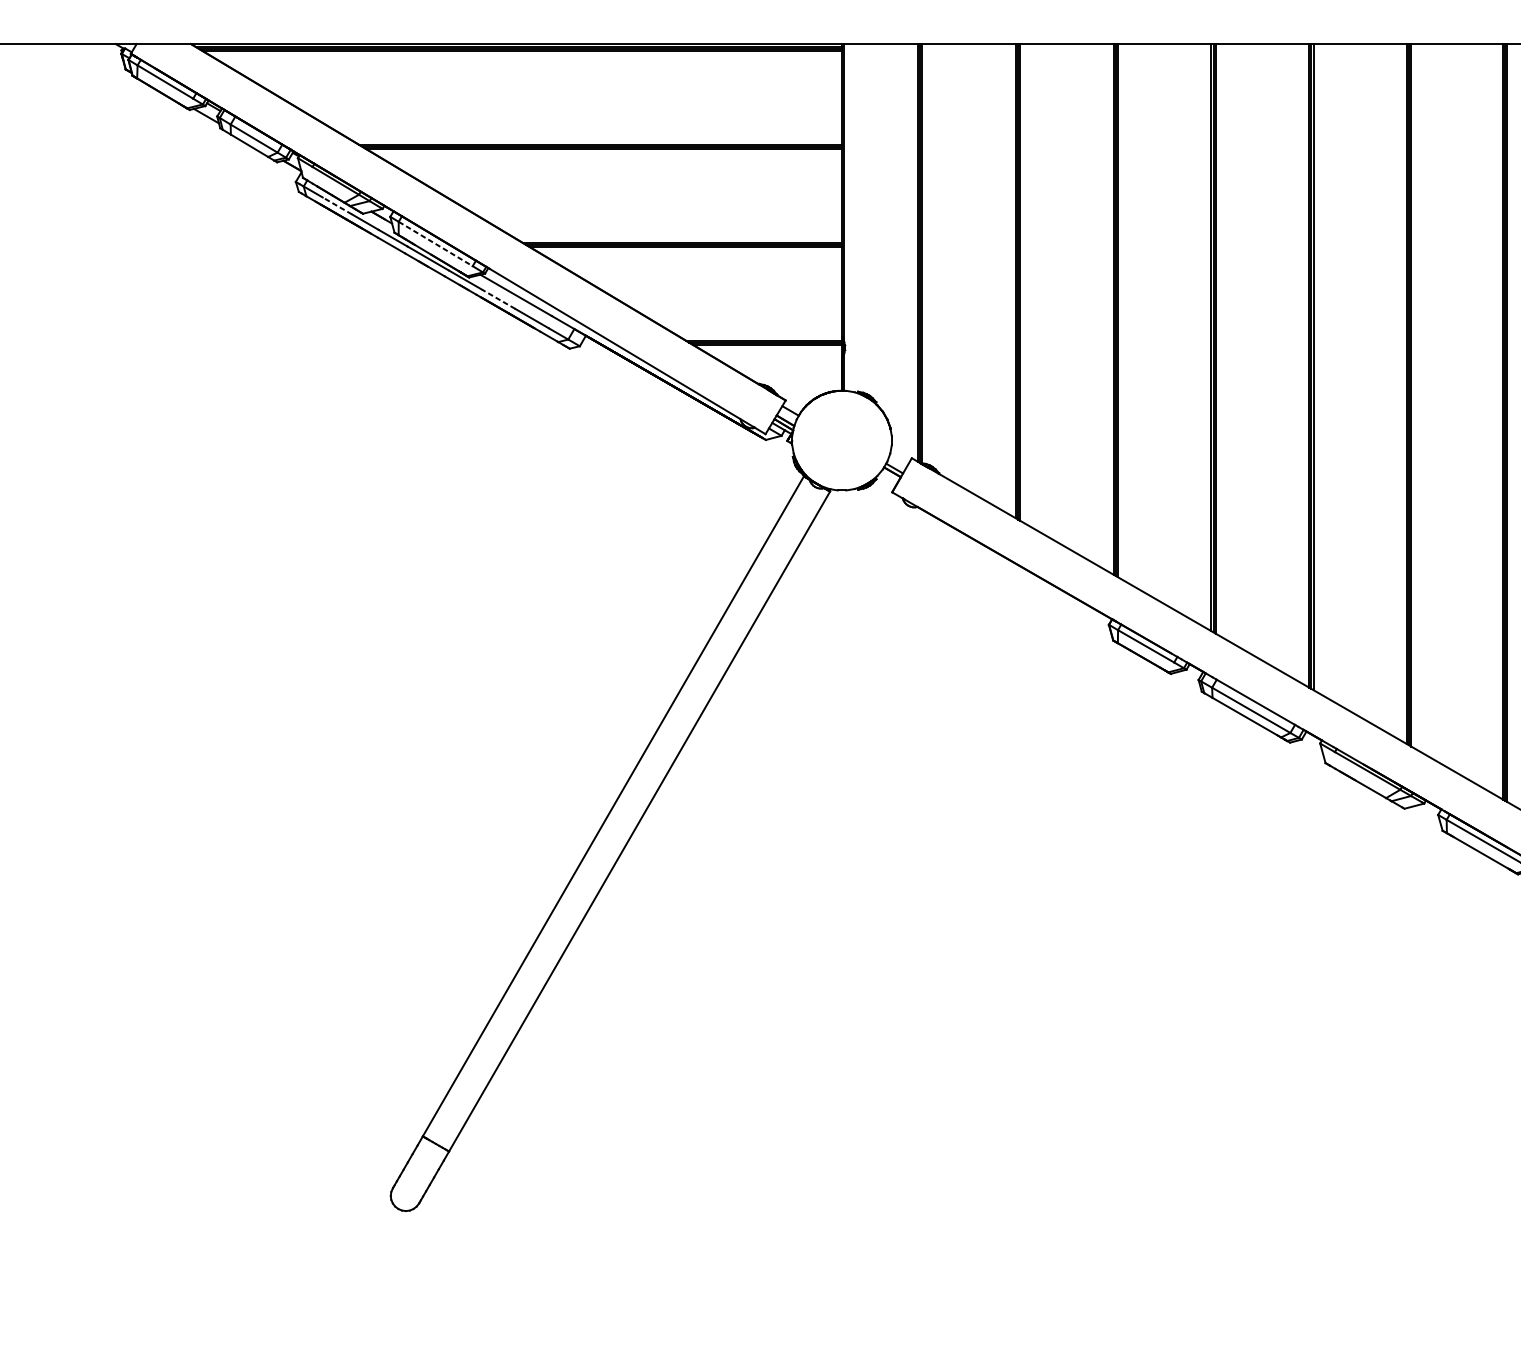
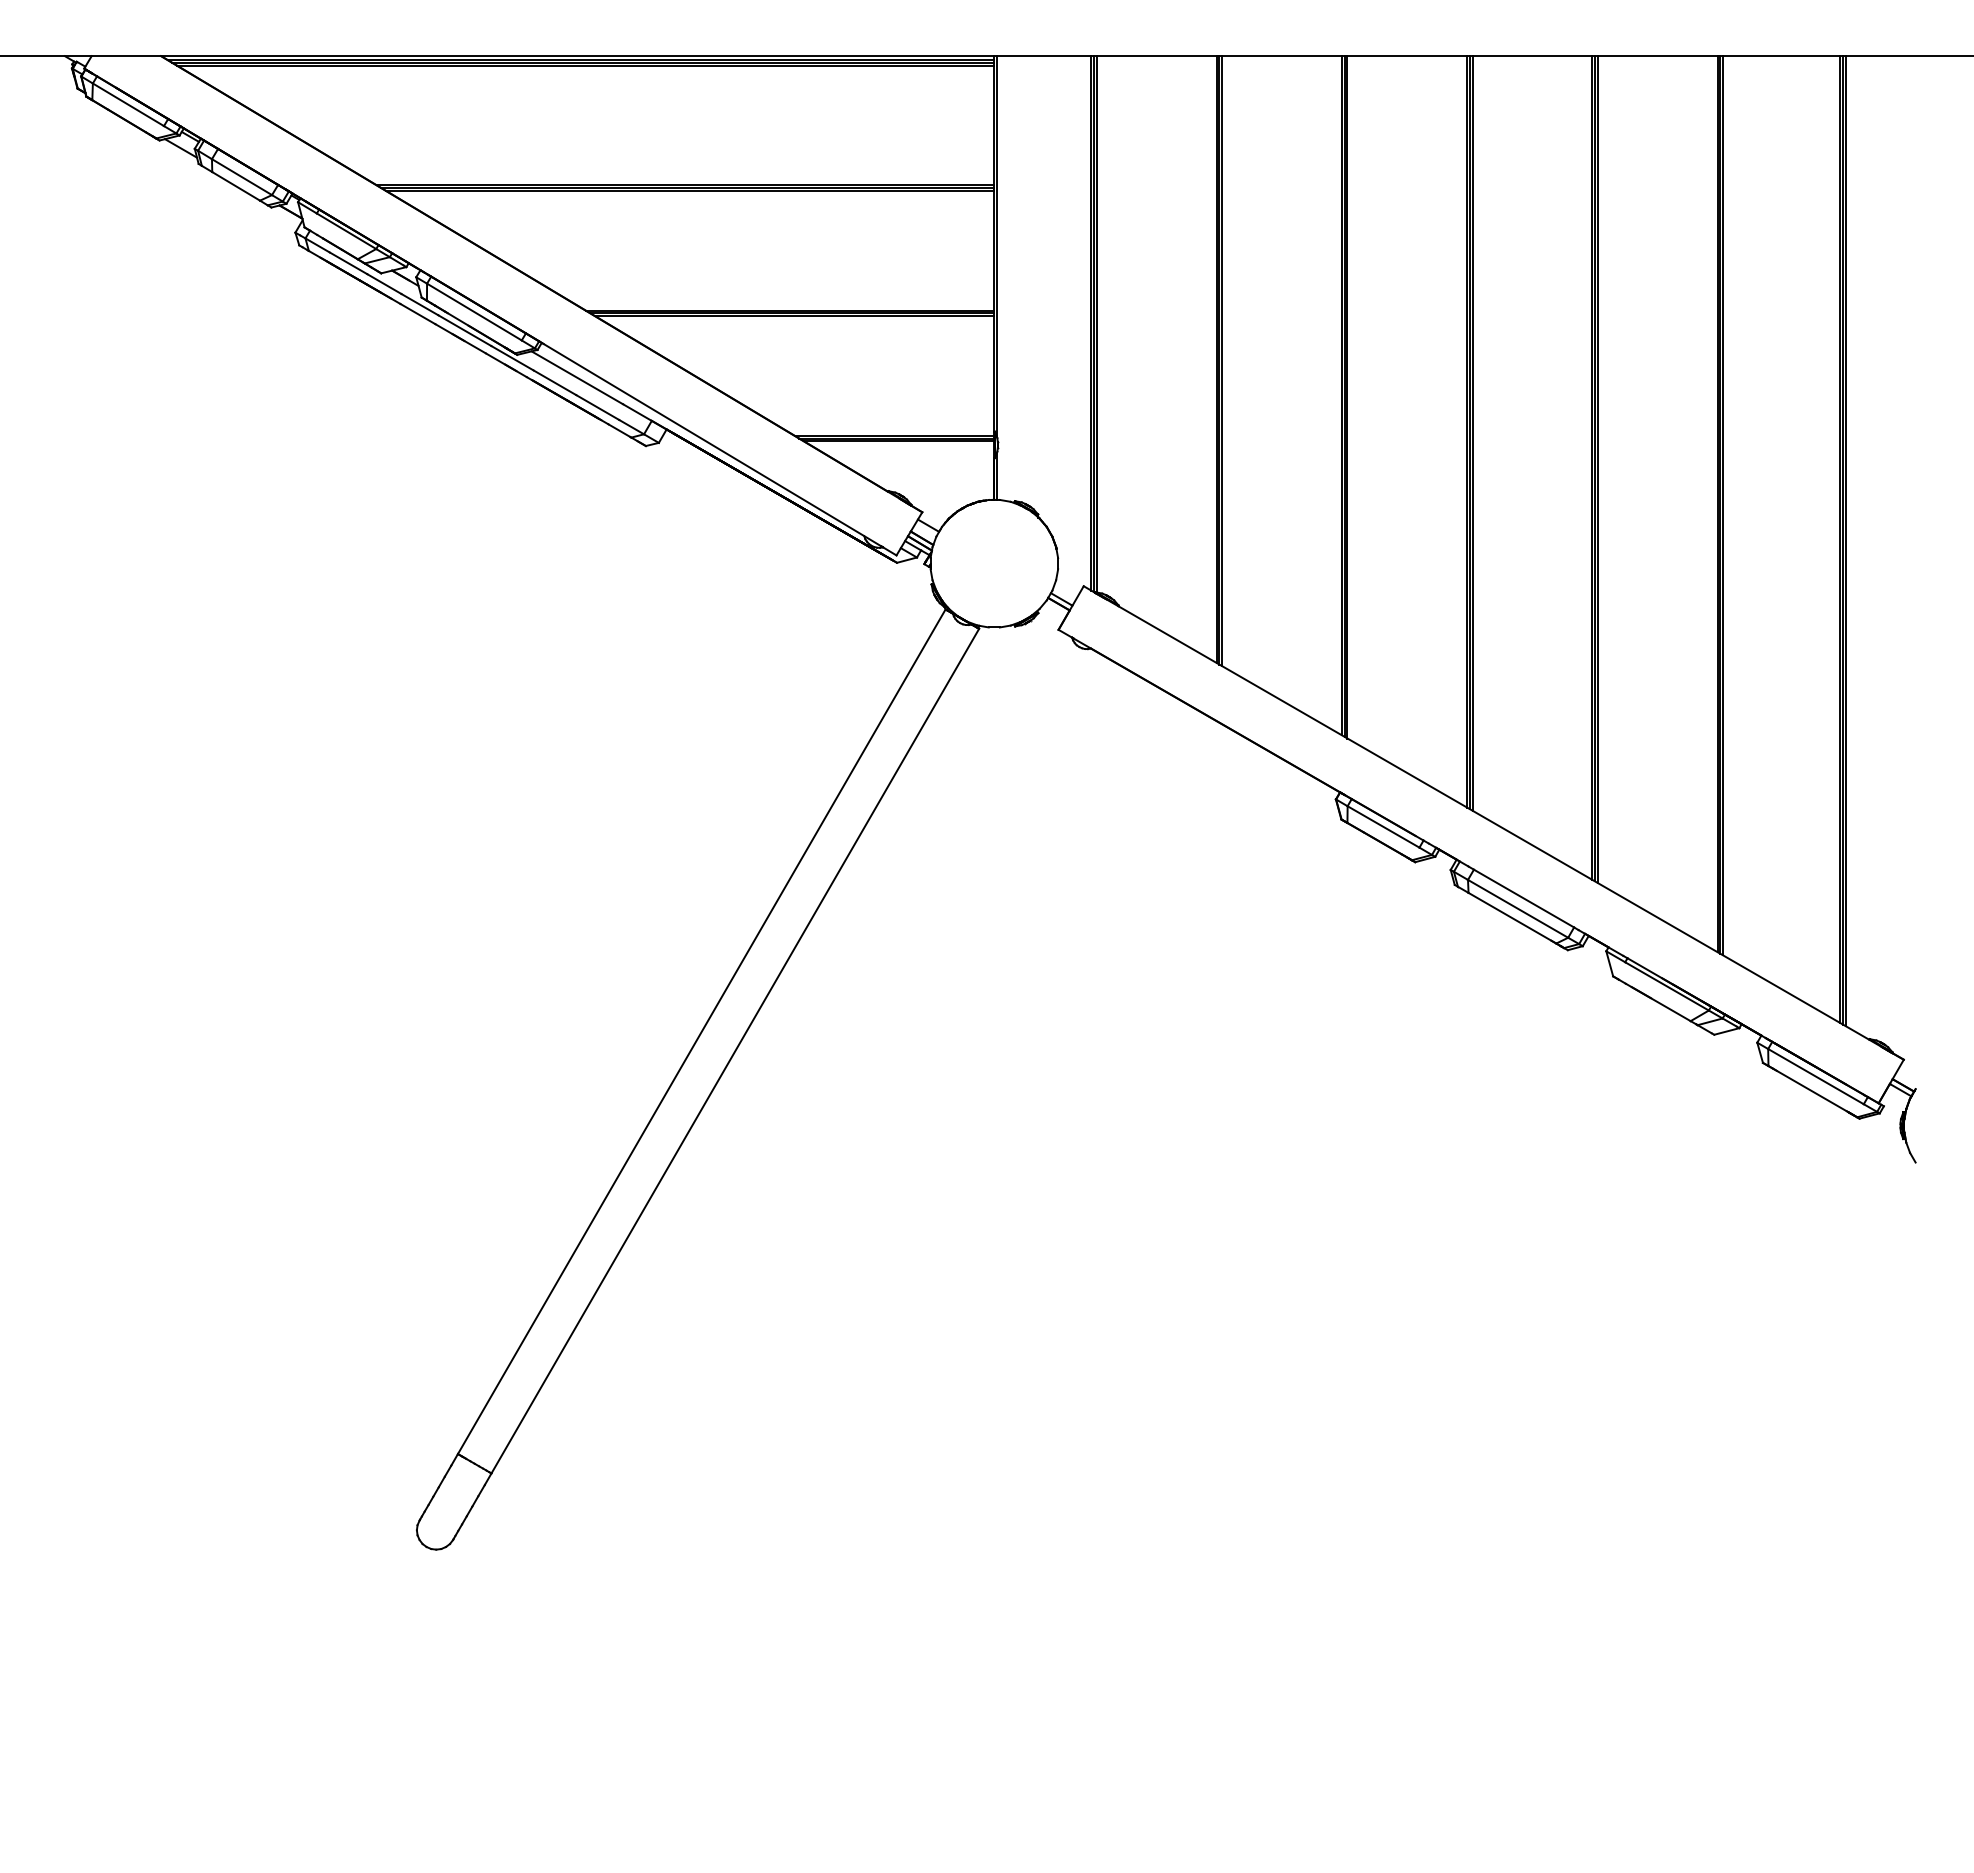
line: (337, 206) -> (348, 263), dashed -> solid
line: (435, 244) -> (474, 312), dashed -> solid
line: (498, 299) -> (554, 382), dashed -> solid

